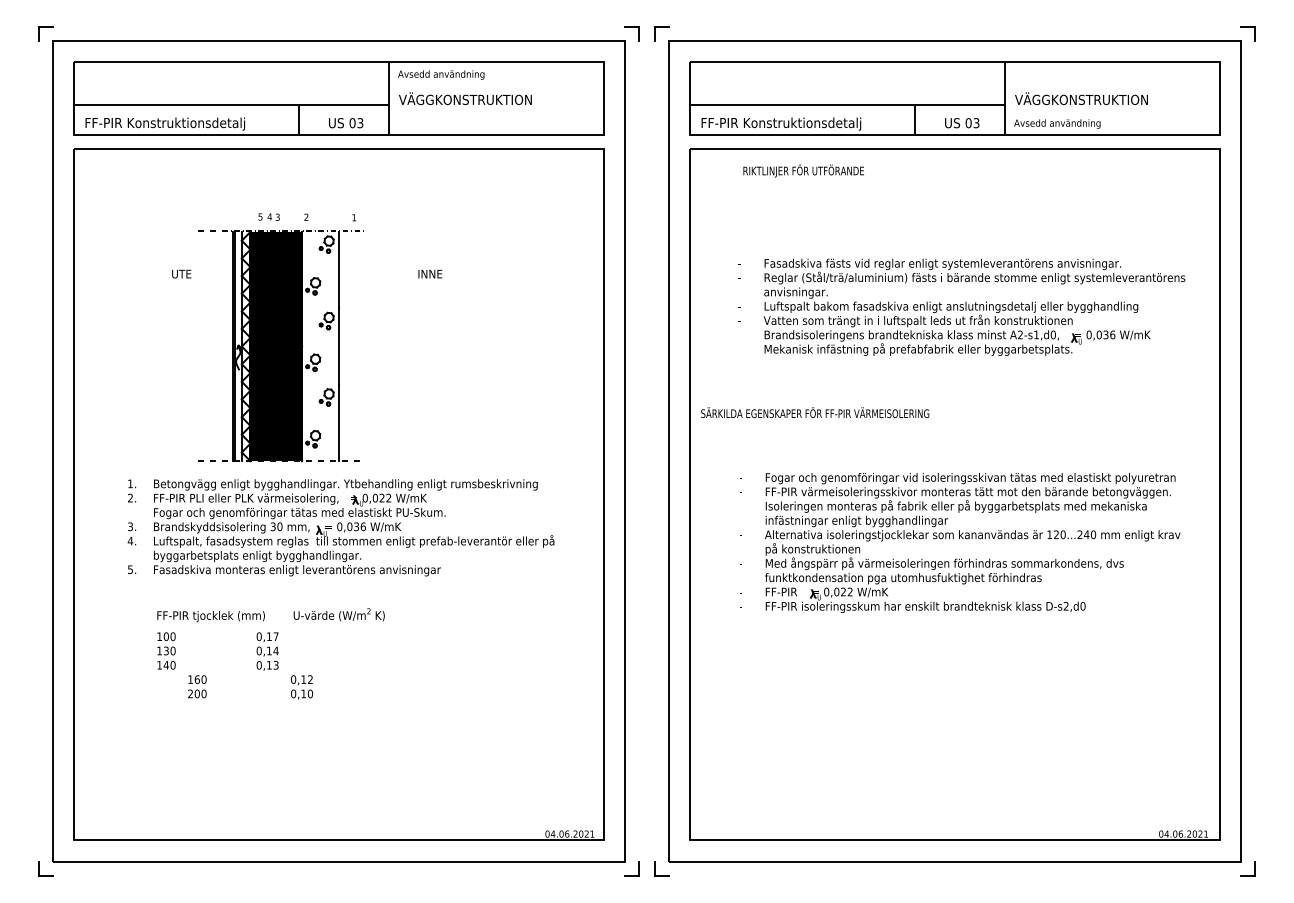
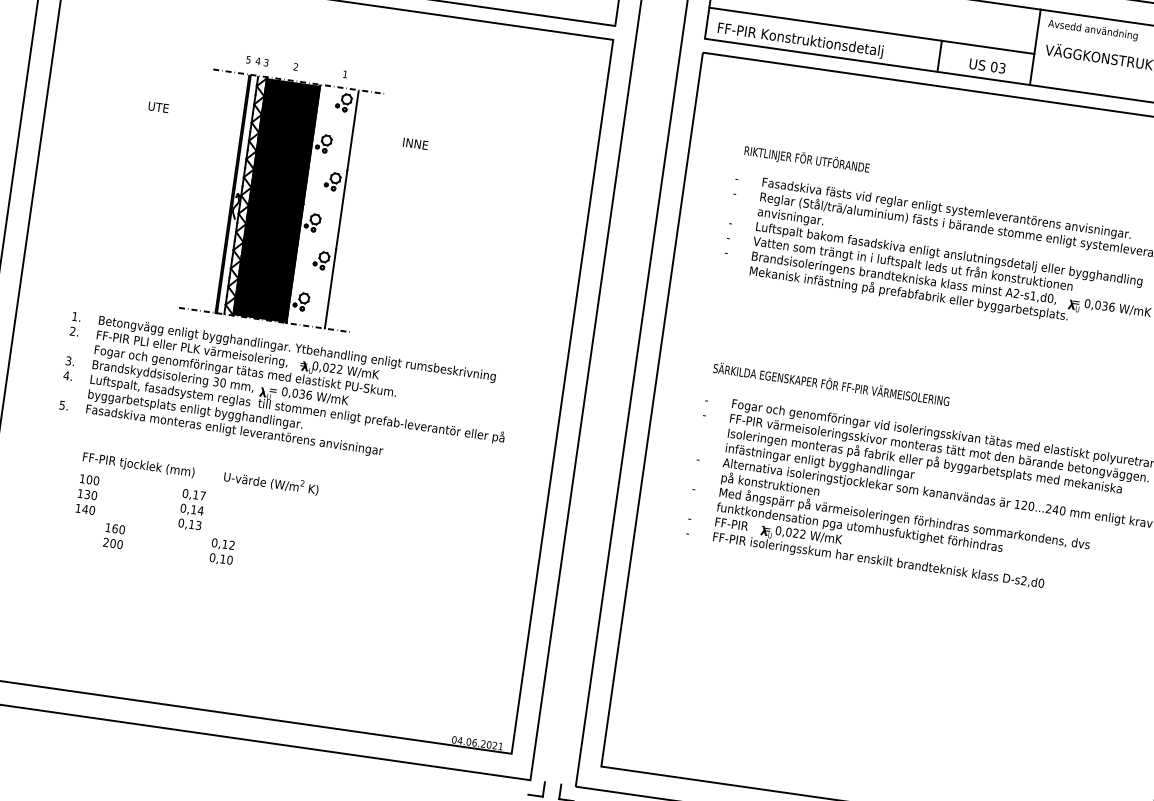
text: (1057, 123) -> (1093, 29), moved
text: (803, 170) -> (806, 158), moved
part: (280, 346) -> (281, 201), moved
text: (815, 412) -> (831, 383), moved

